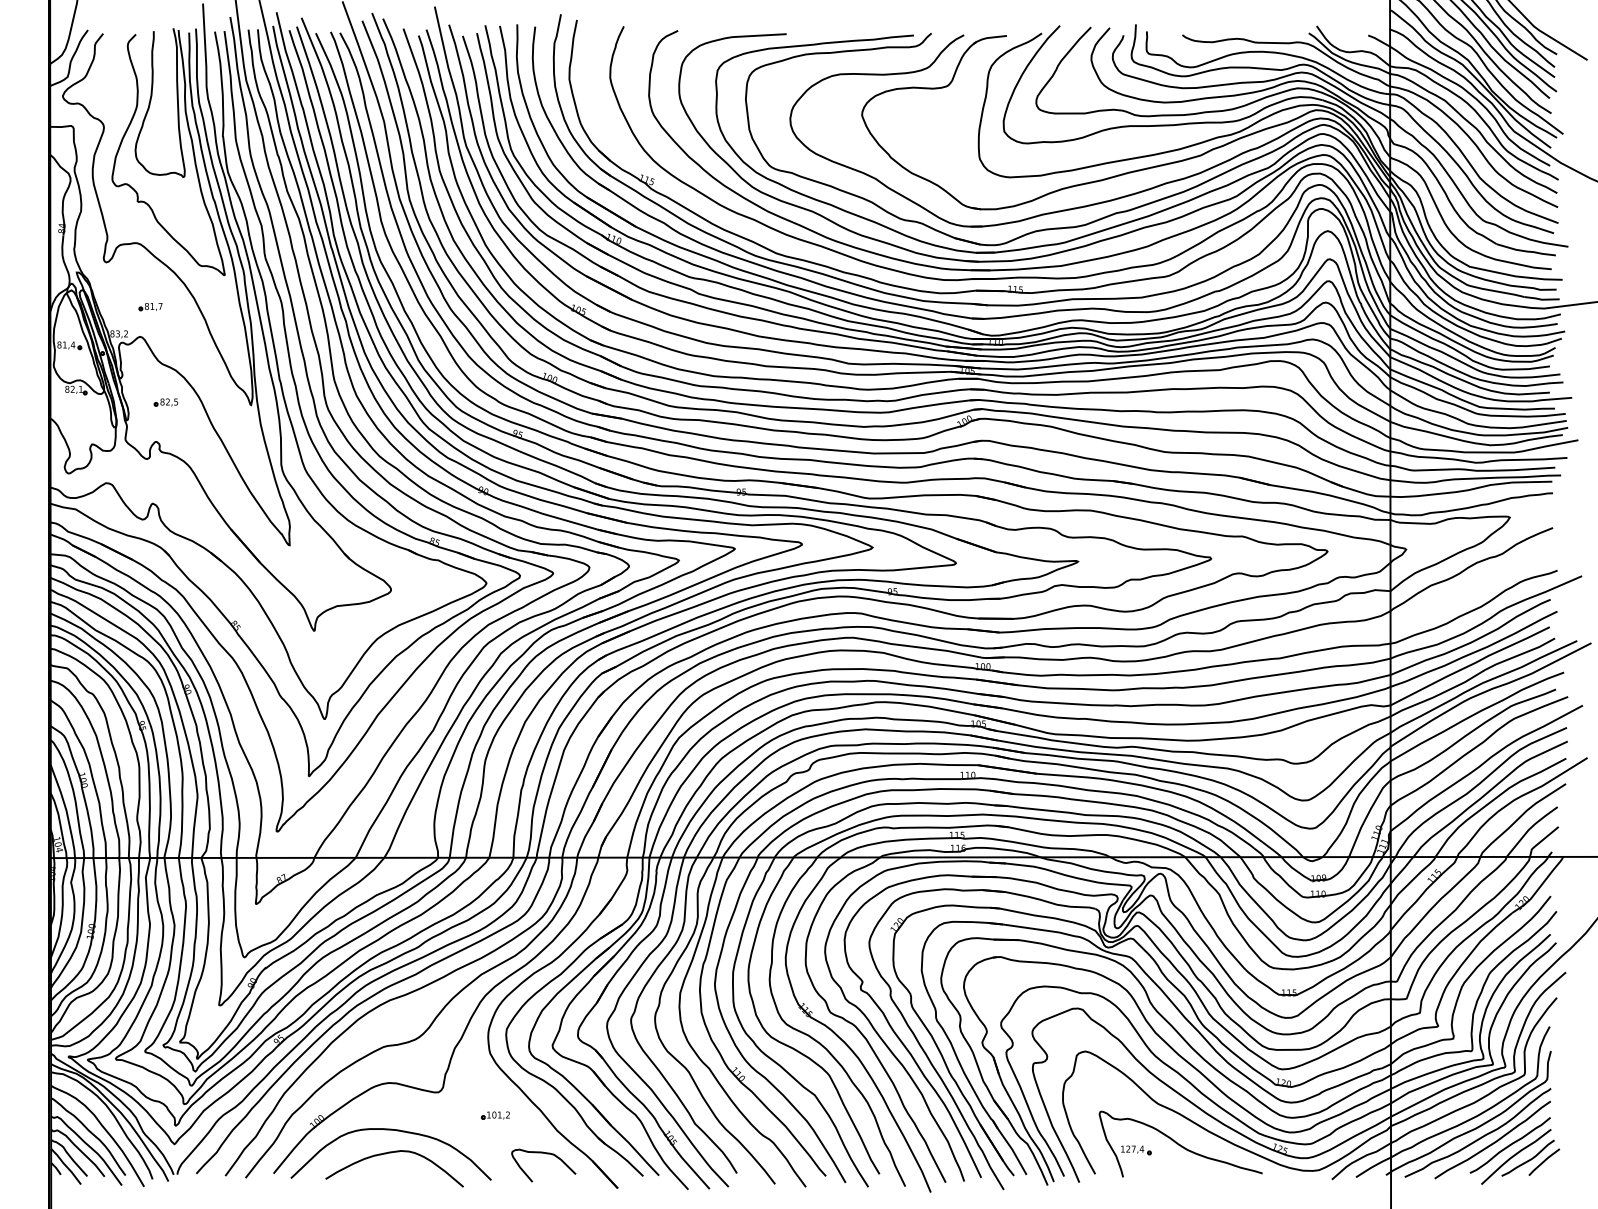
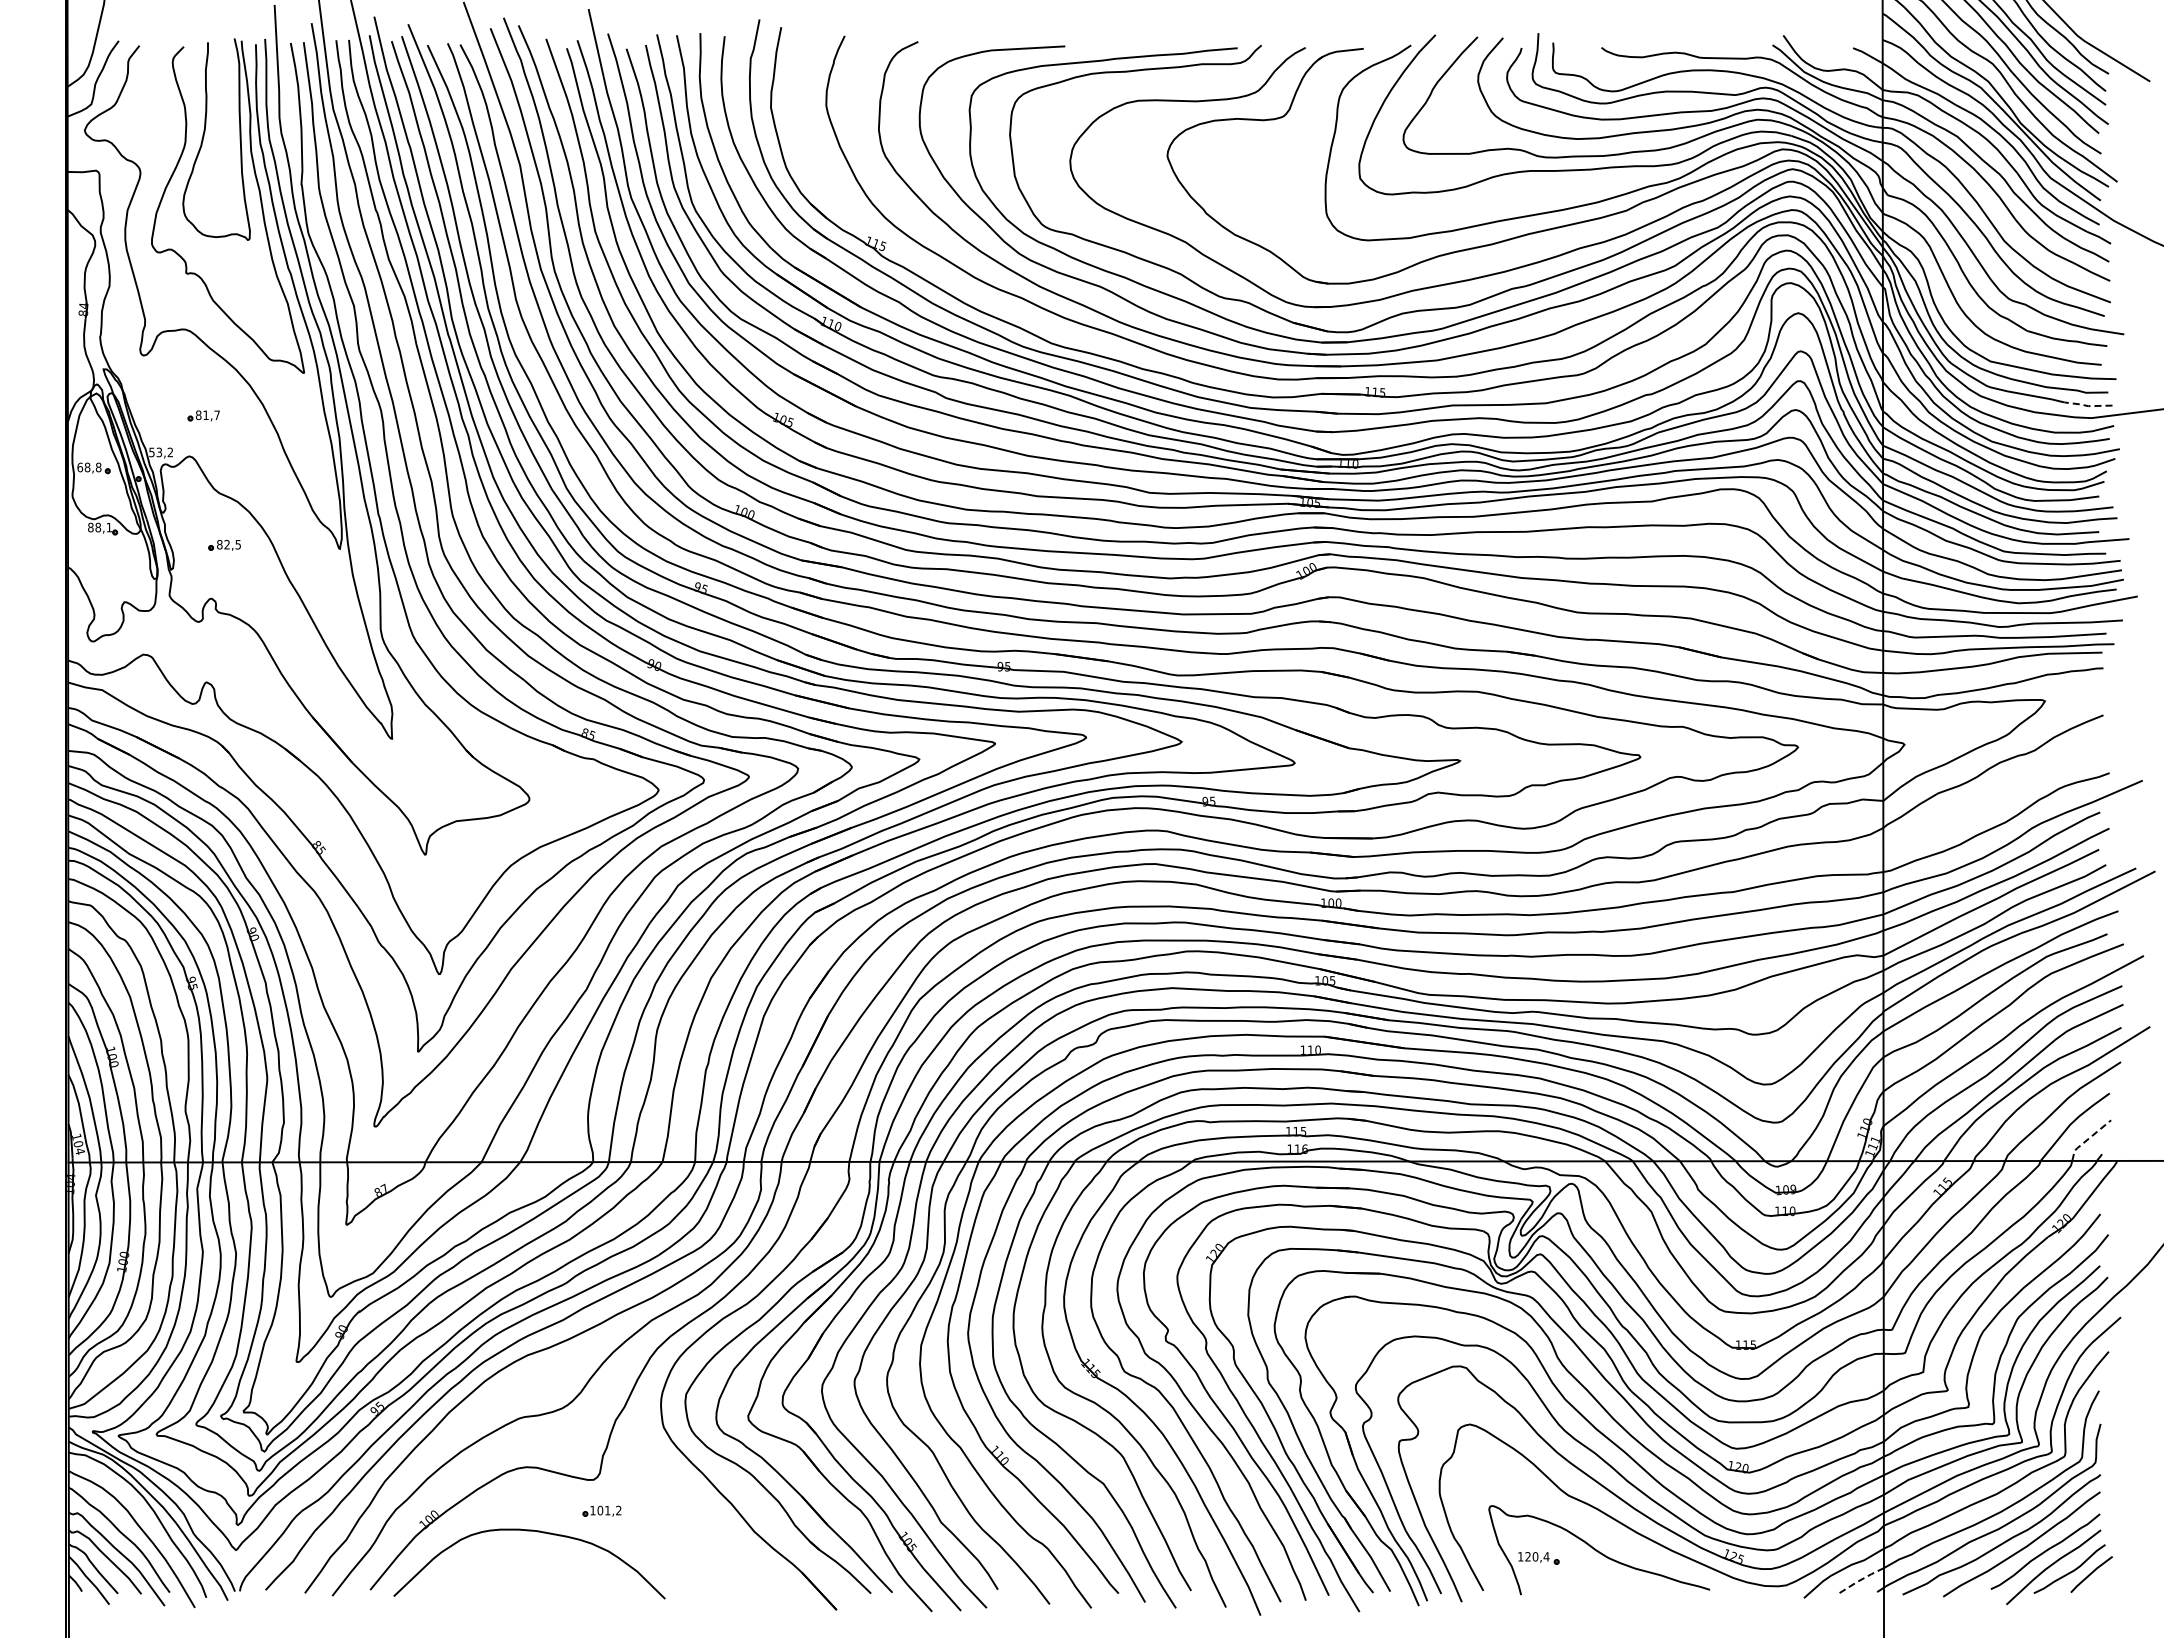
line: (1541, 299) -> (2088, 406), solid -> dashed
text: (112, 333) -> (151, 452), 83,2 -> 53,2
text: (66, 345) -> (89, 467), 81,4 -> 68,8
text: (72, 389) -> (98, 527), 82,1 -> 88,1
line: (1541, 841) -> (2088, 1139), solid -> dashed
part: (495, 1114) -> (601, 1510), moved
text: (1133, 1148) -> (1535, 1556), 127,4 -> 120,4
curve: (390, 1153) -> (528, 1562), removed
curve: (546, 1154) -> (739, 1563), removed
line: (1372, 1166) -> (1859, 1580), solid -> dashed

